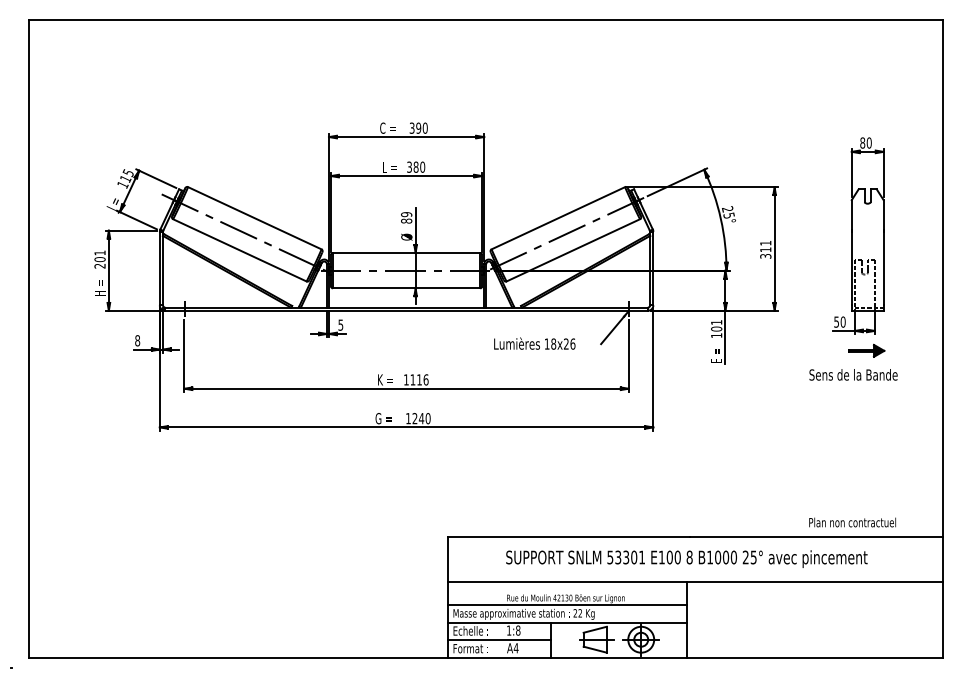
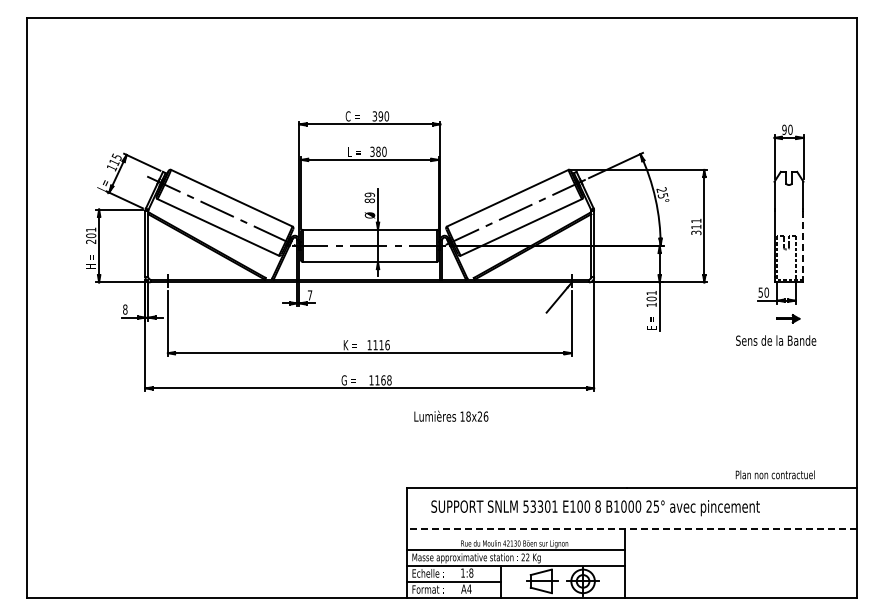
text: (862, 142) -> (784, 129), 80 -> 90
line: (883, 269) -> (803, 244), solid -> dashed
text: (340, 325) -> (309, 295), 5 -> 7
text: (534, 342) -> (451, 415), moved
part: (867, 350) -> (788, 318), size x0.7
text: (421, 418) -> (383, 380), 1240 -> 1168
text: (686, 559) -> (595, 508), moved
line: (694, 581) -> (631, 528), solid -> dashed

